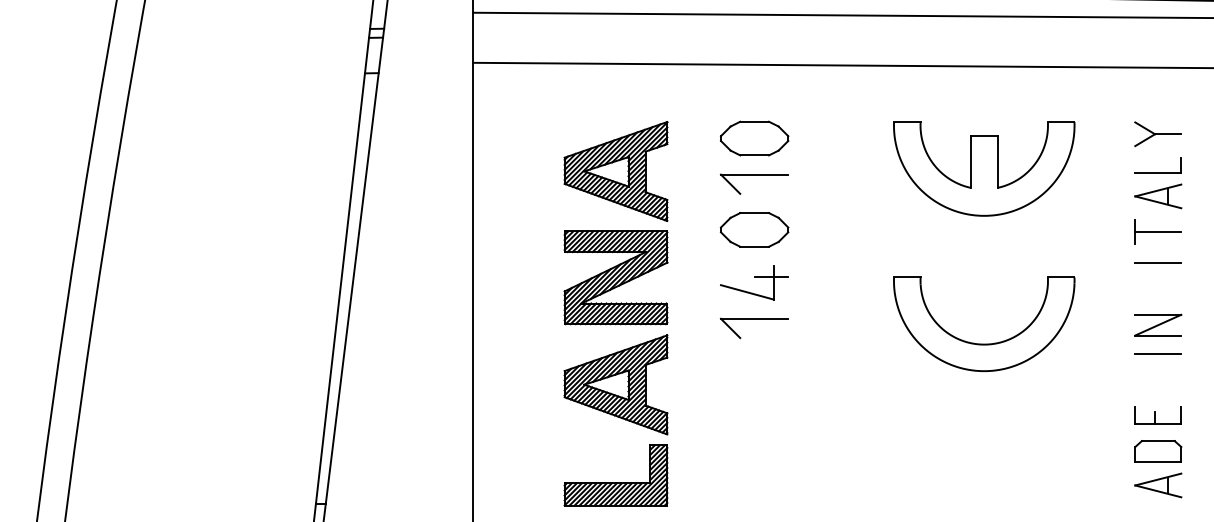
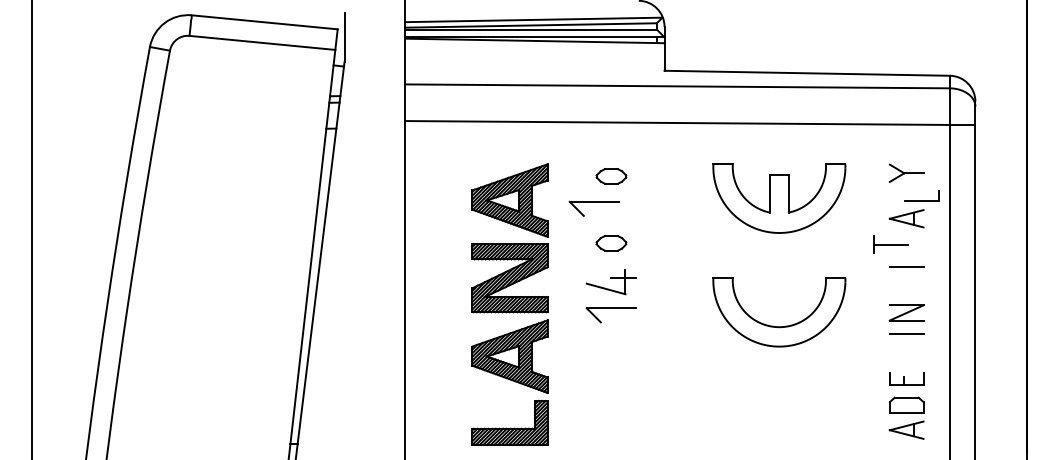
part: (754, 138) -> (611, 176), size x0.6
part: (1158, 164) -> (921, 195), moved
part: (753, 183) -> (593, 208), moved
part: (754, 230) -> (611, 243), size x0.6
part: (1158, 231) -> (890, 244), moved

